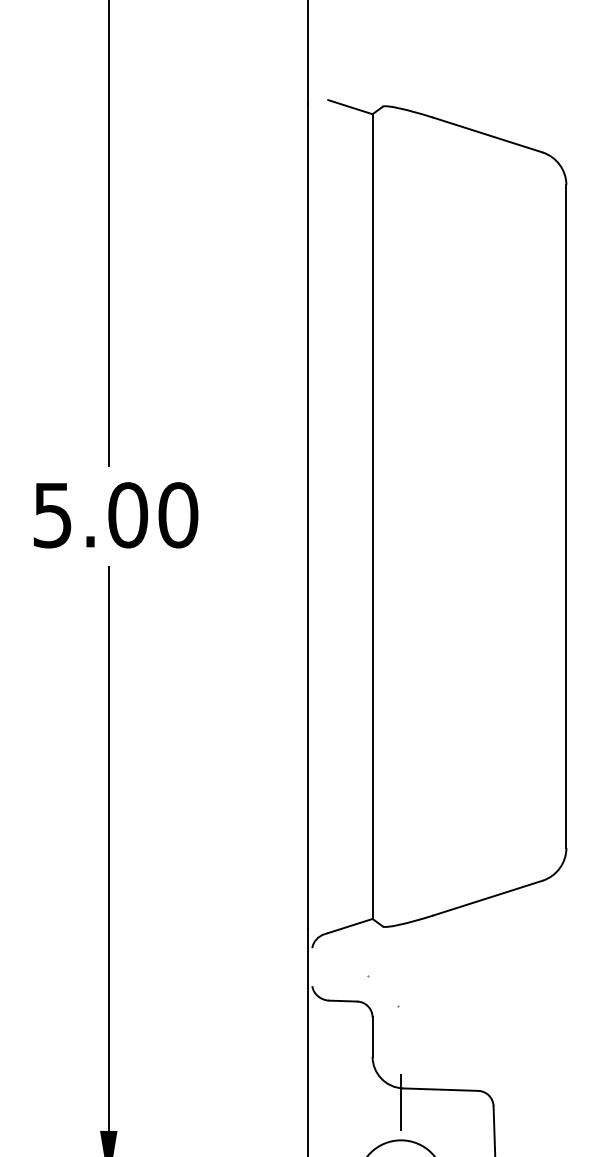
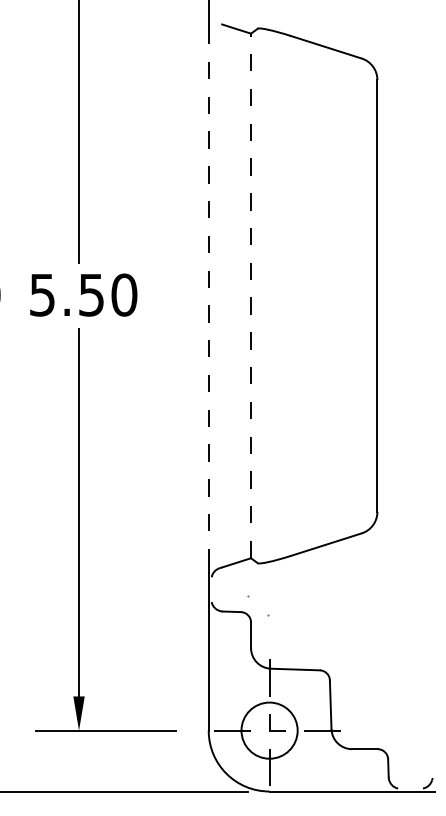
text: (127, 514) -> (91, 294), 5.00 -> 5.50
line: (307, 515) -> (208, 295), solid -> dashed
line: (373, 515) -> (251, 295), solid -> dashed

